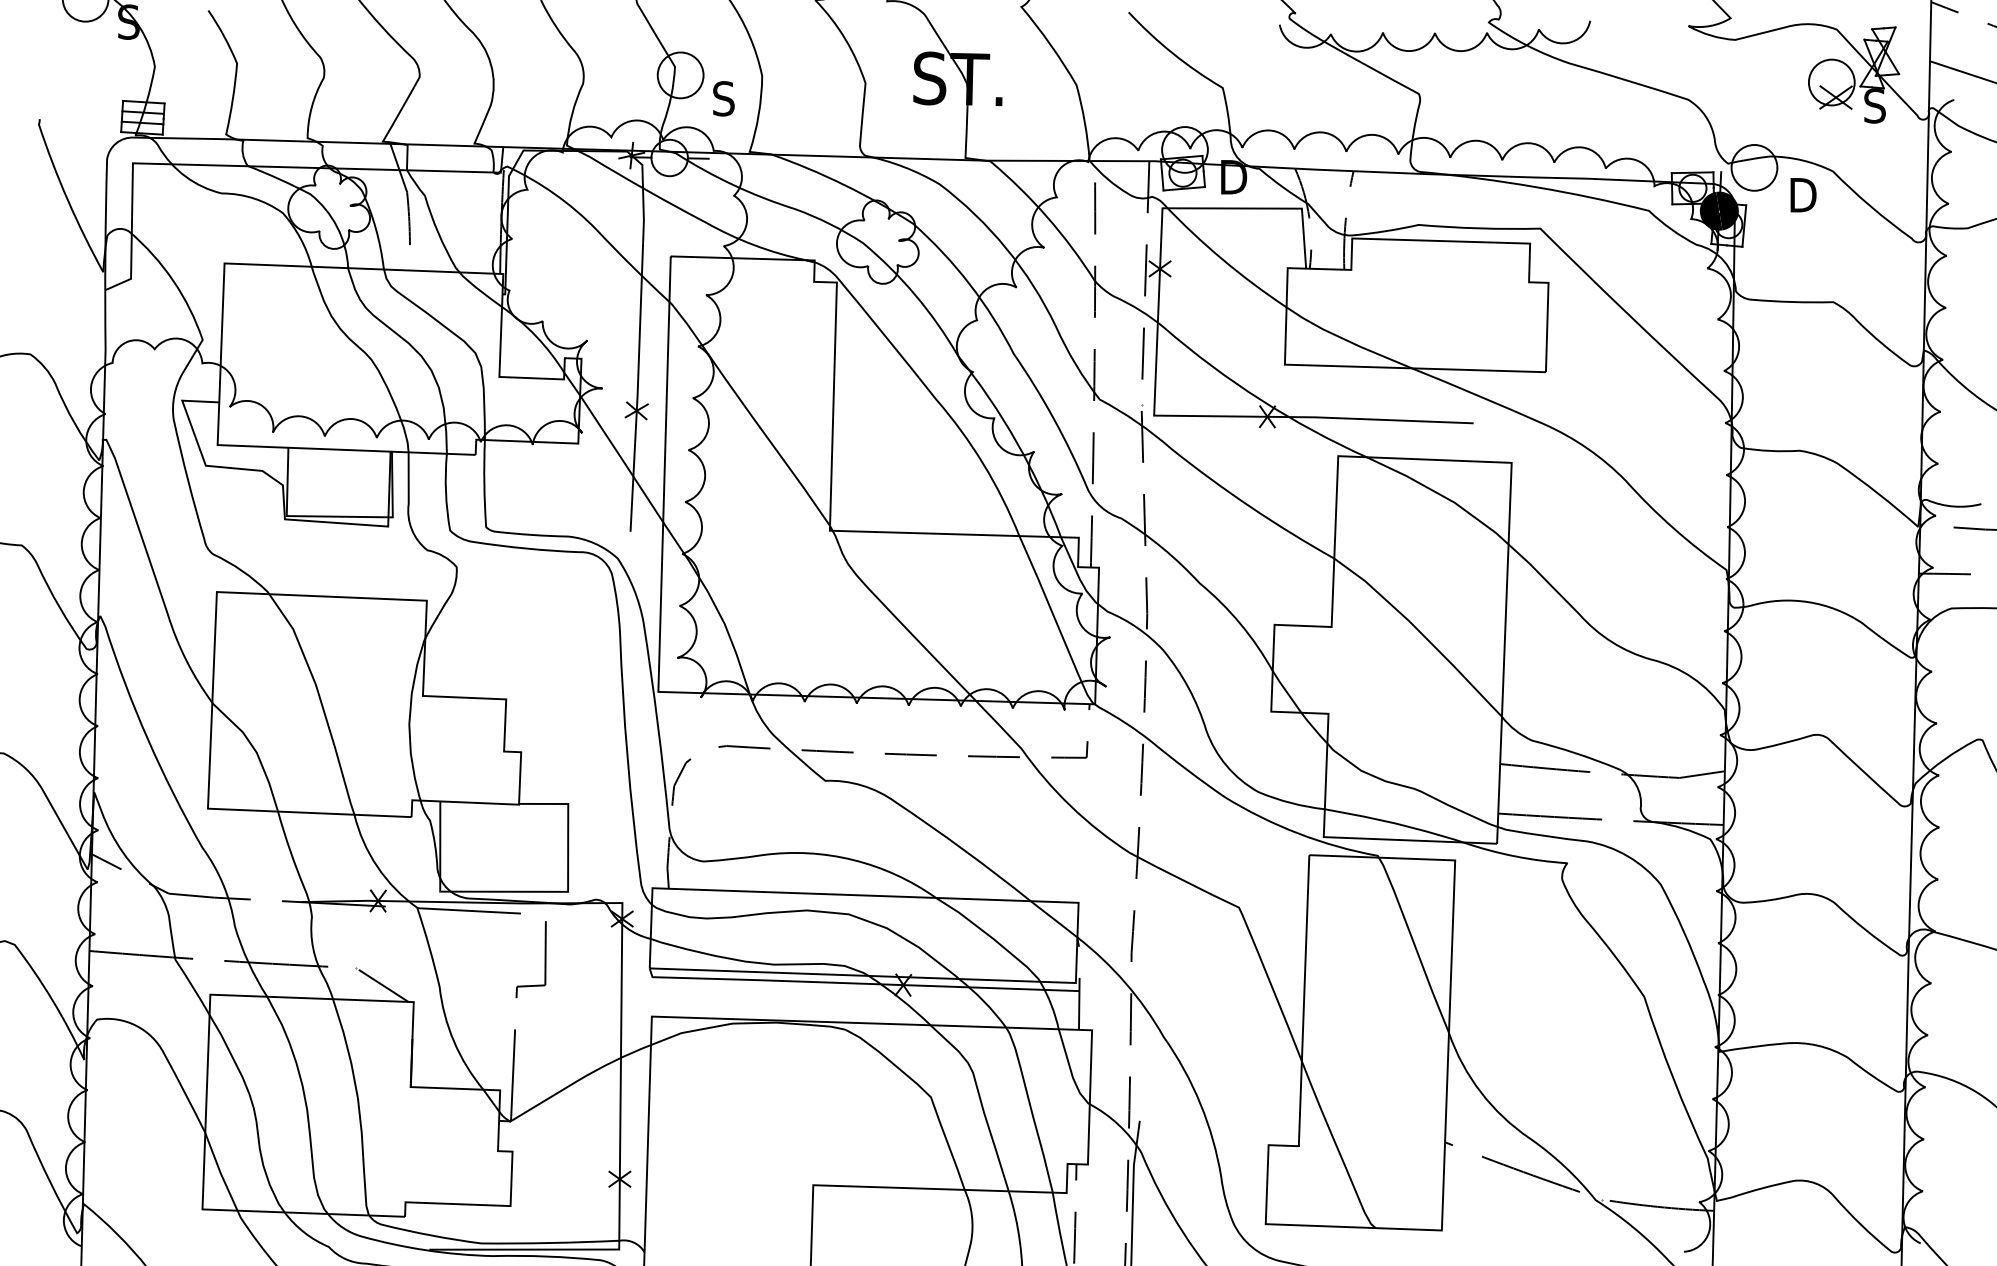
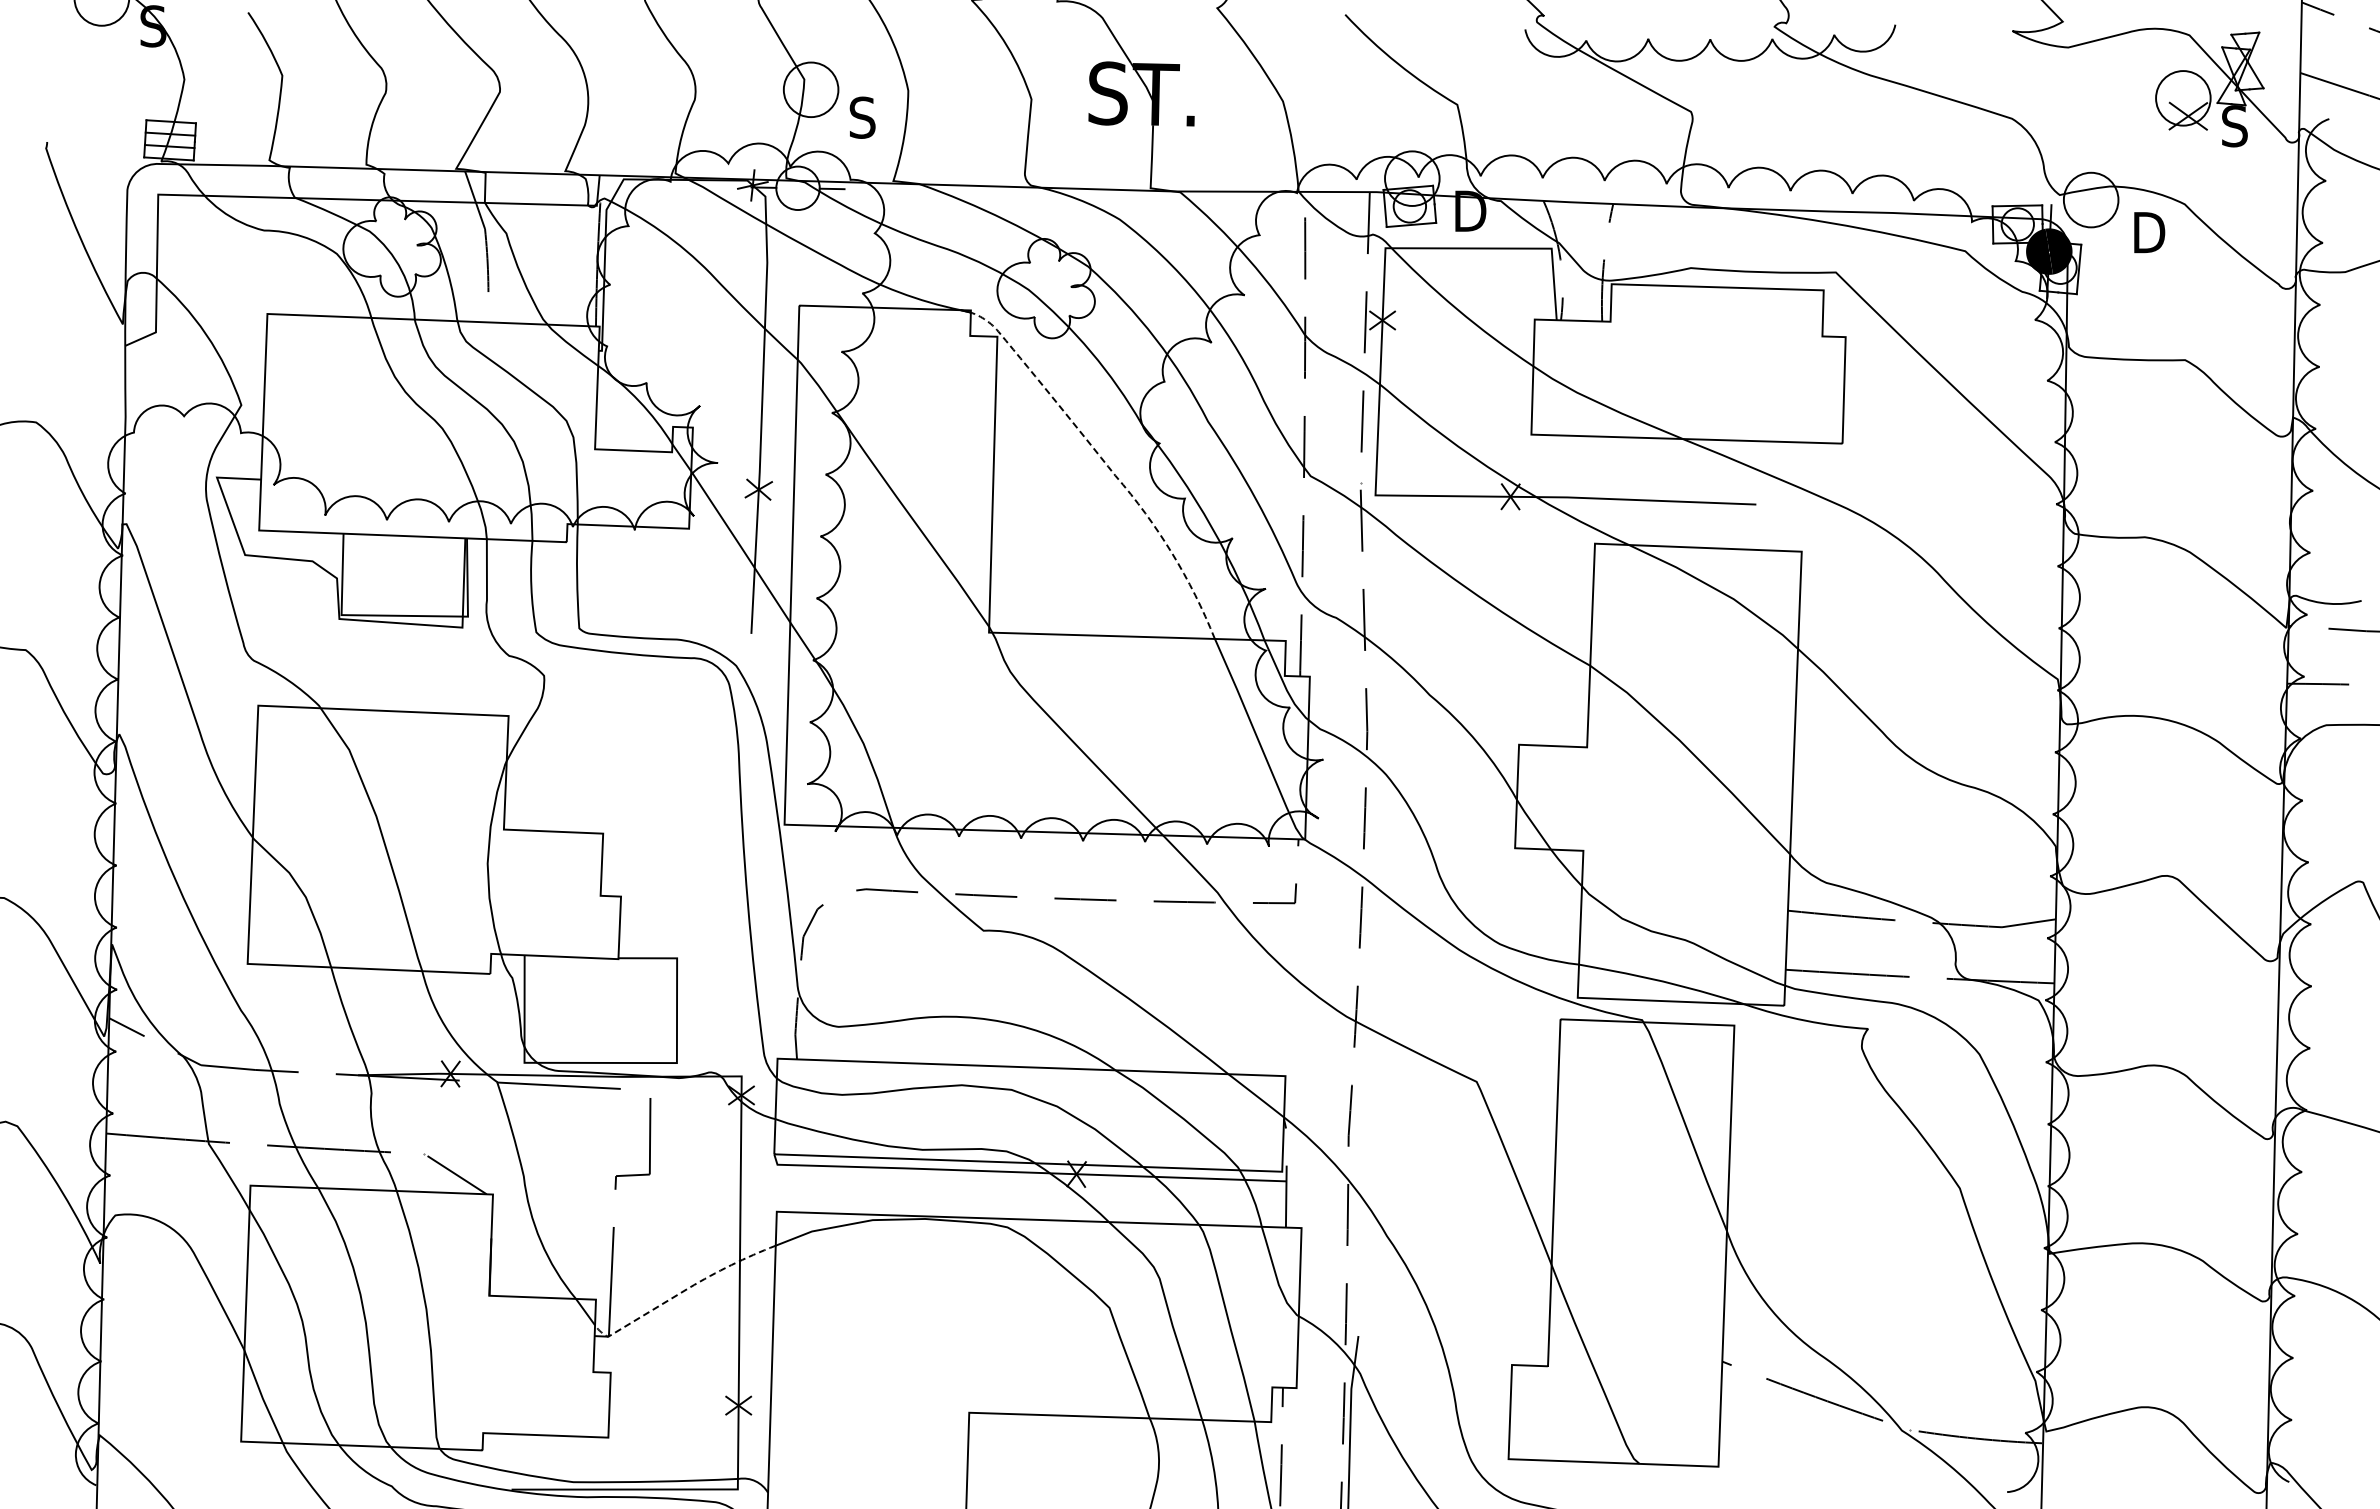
line: (928, 389) -> (1106, 464), solid -> dashed
line: (572, 1084) -> (682, 1292), solid -> dashed

